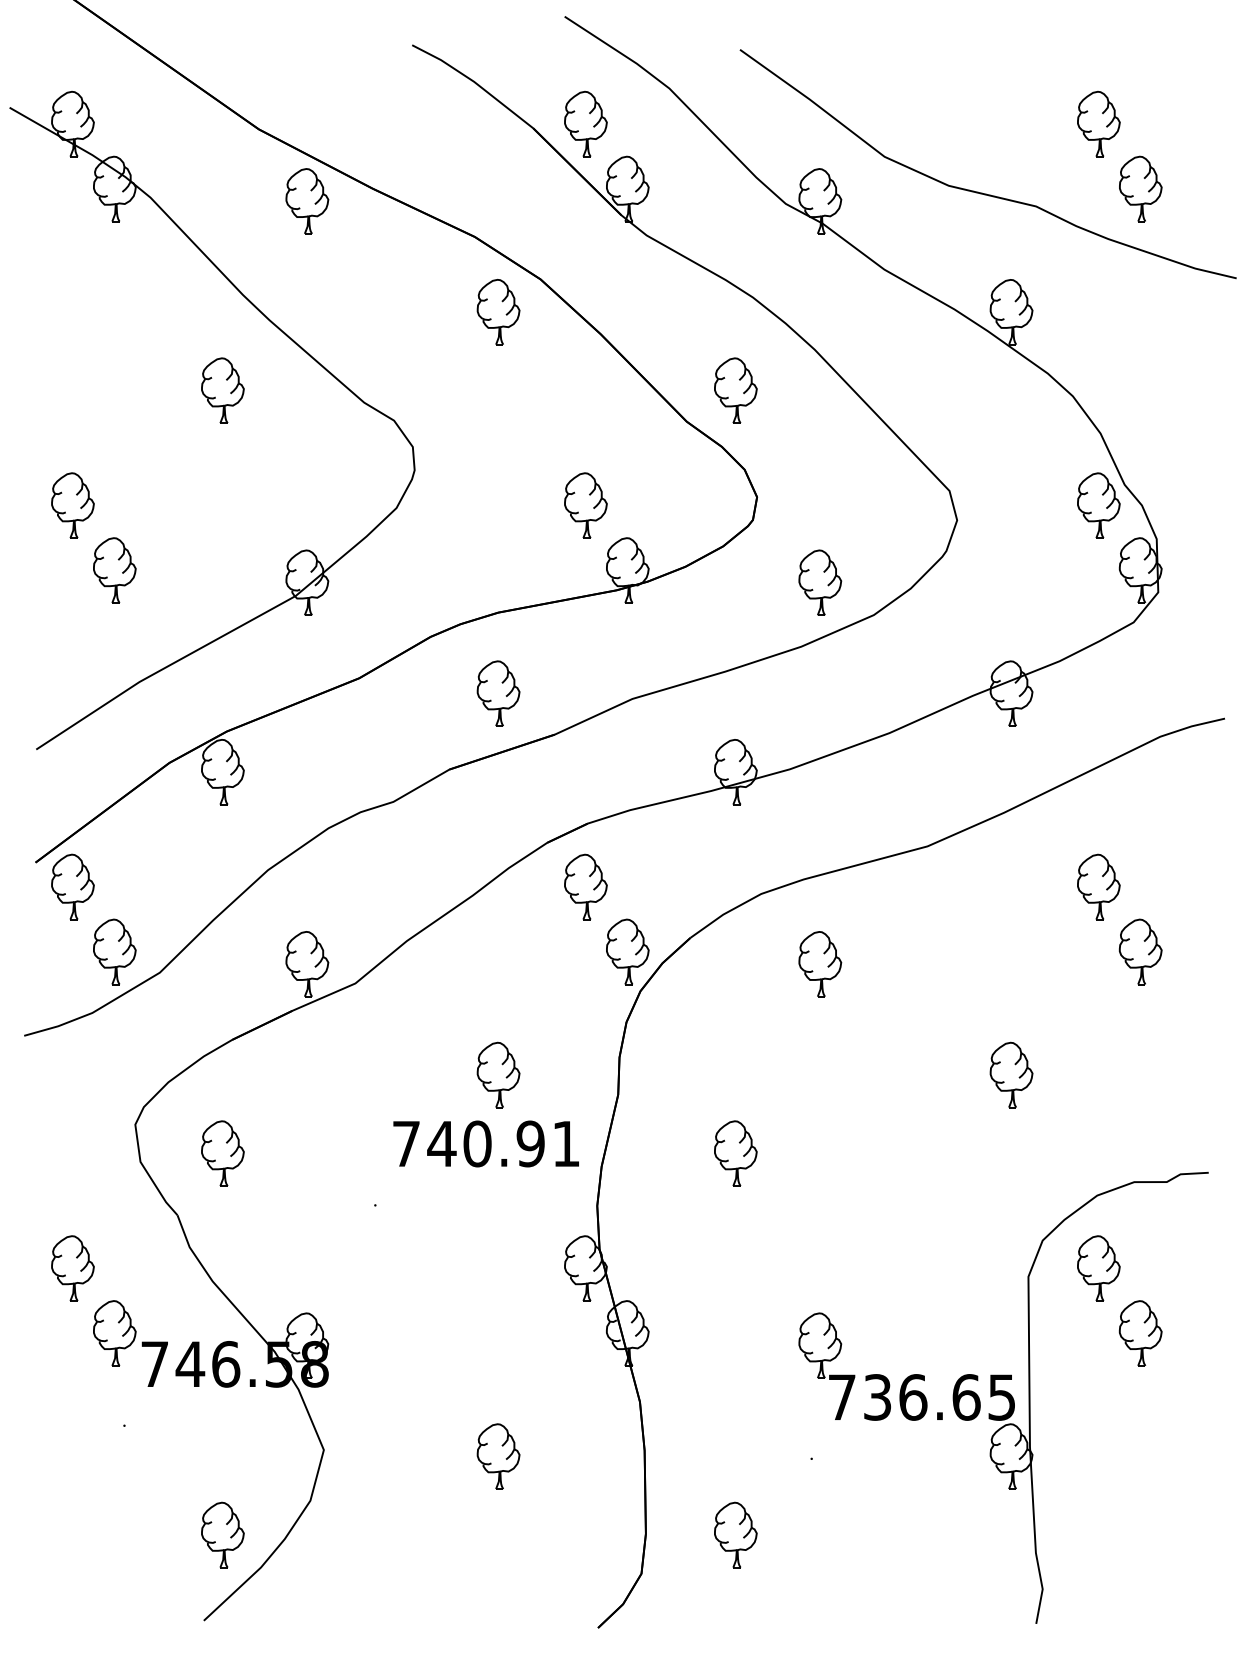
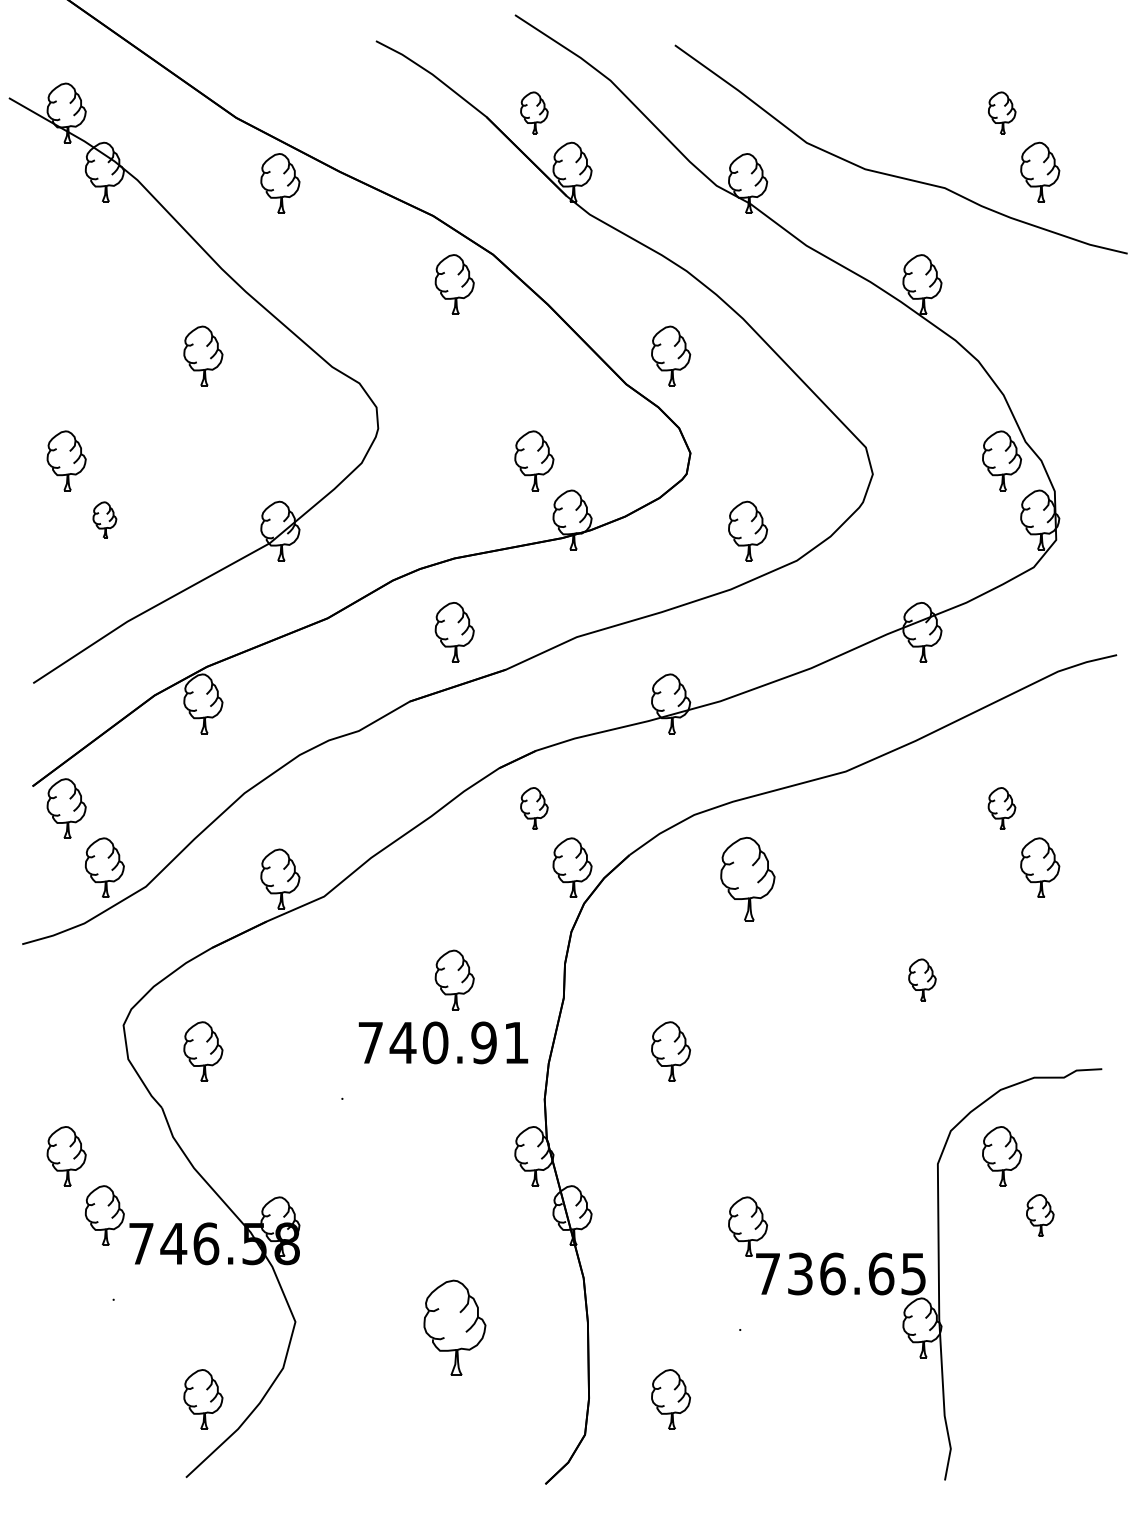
part: (586, 123) -> (534, 112), size x0.7
part: (1099, 123) -> (1002, 112), size x0.7
part: (114, 569) -> (104, 519), size x0.6
part: (586, 886) -> (534, 808), size x0.7
part: (1098, 886) -> (1001, 808), size x0.7
part: (820, 963) -> (748, 878), size x1.4
part: (1011, 1074) -> (922, 979), size x0.7
part: (1141, 1333) -> (1040, 1215), size x0.7
part: (498, 1456) -> (454, 1327), size x1.6

